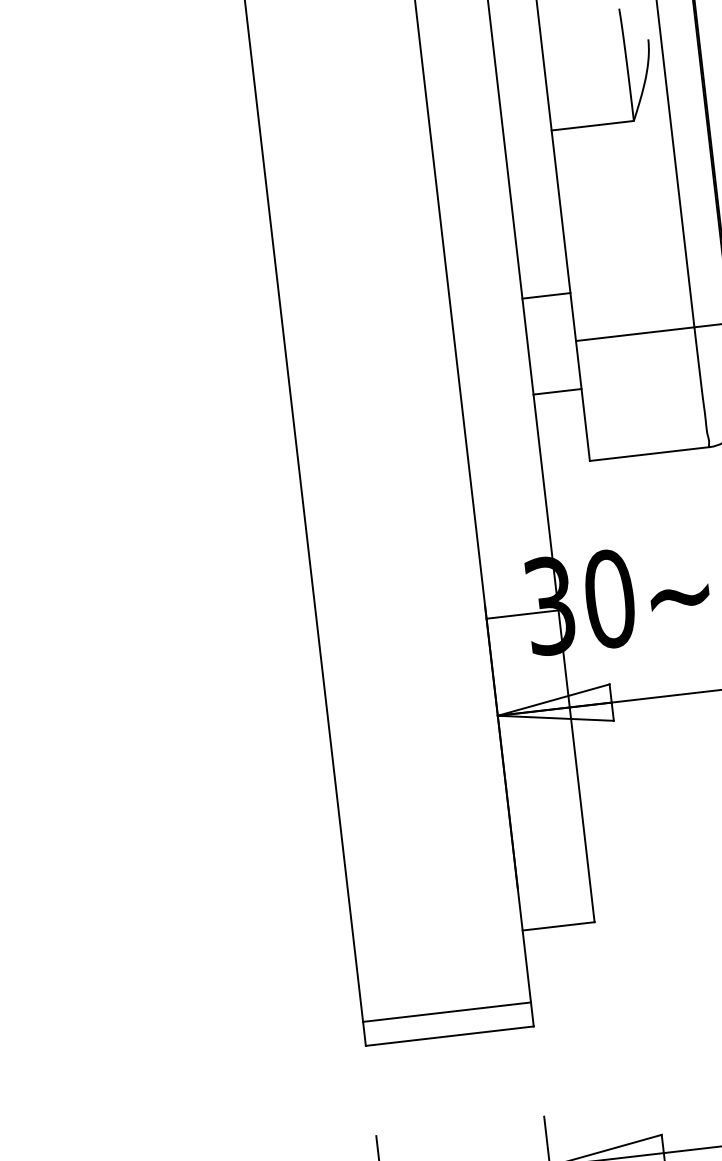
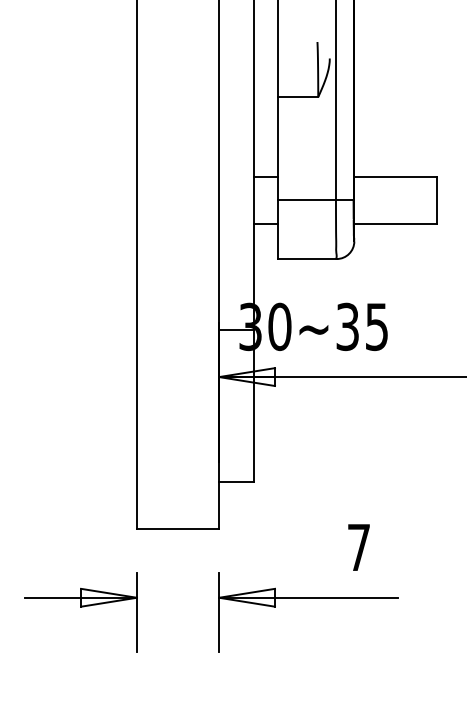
line: (445, 1012) -> (177, 517), removed

